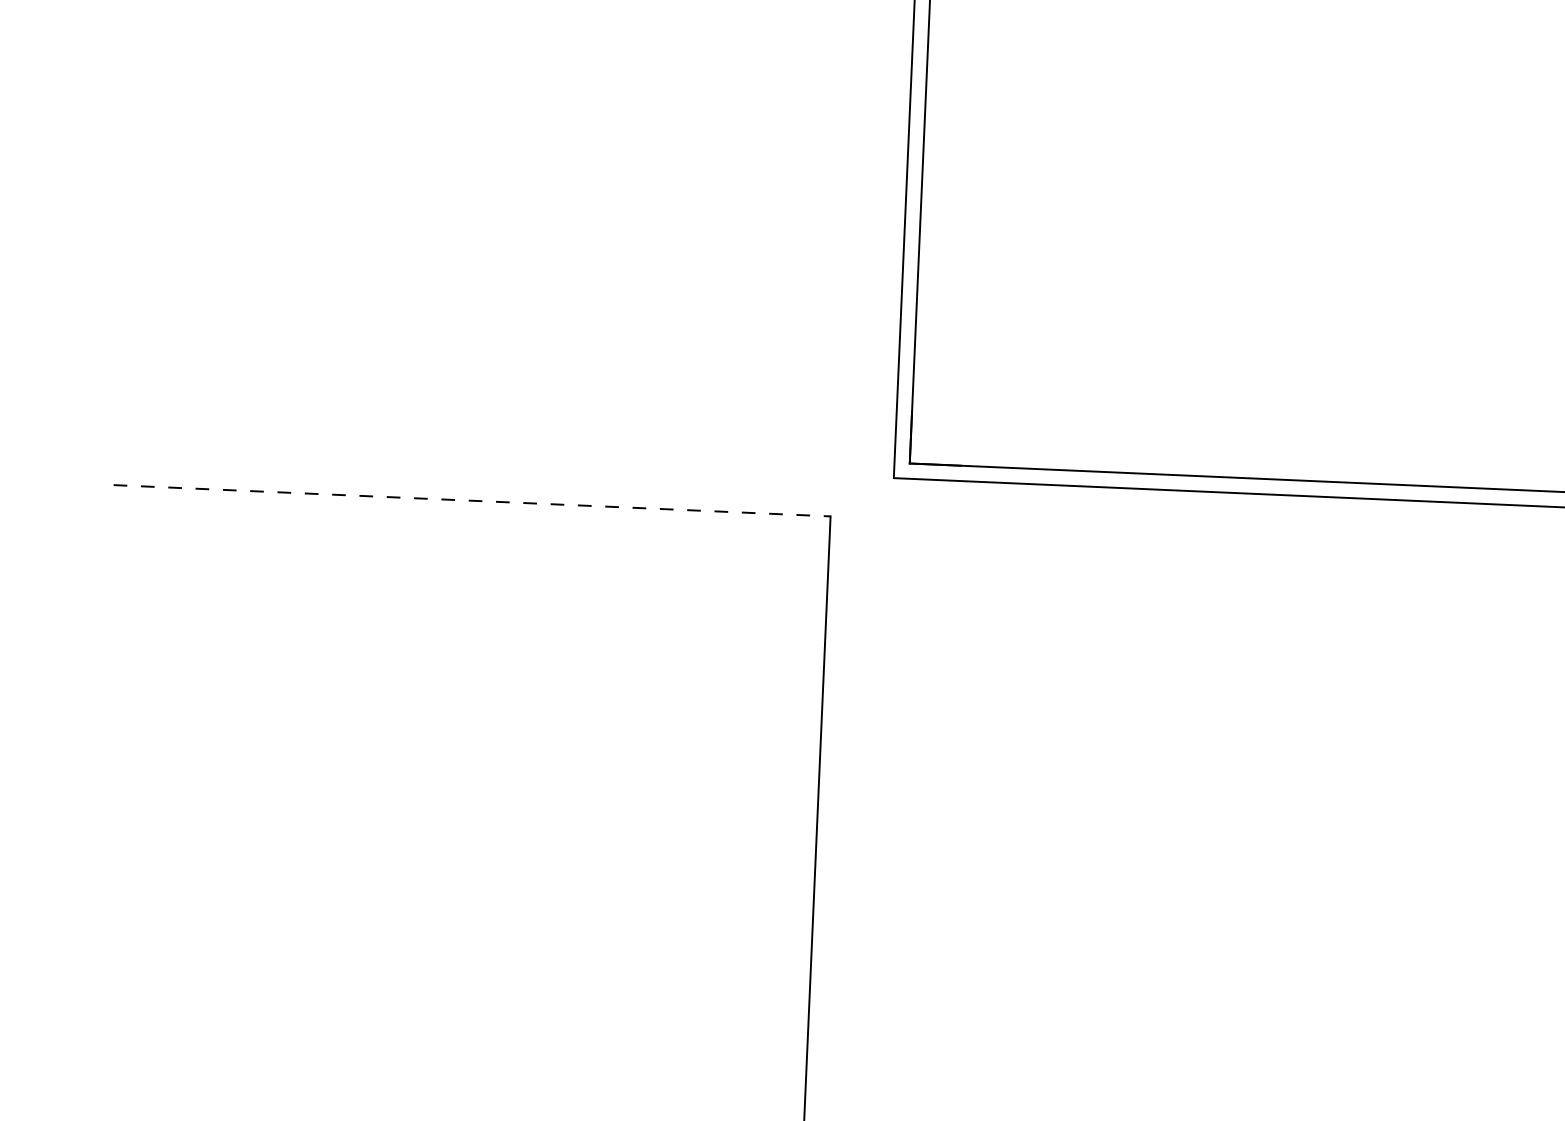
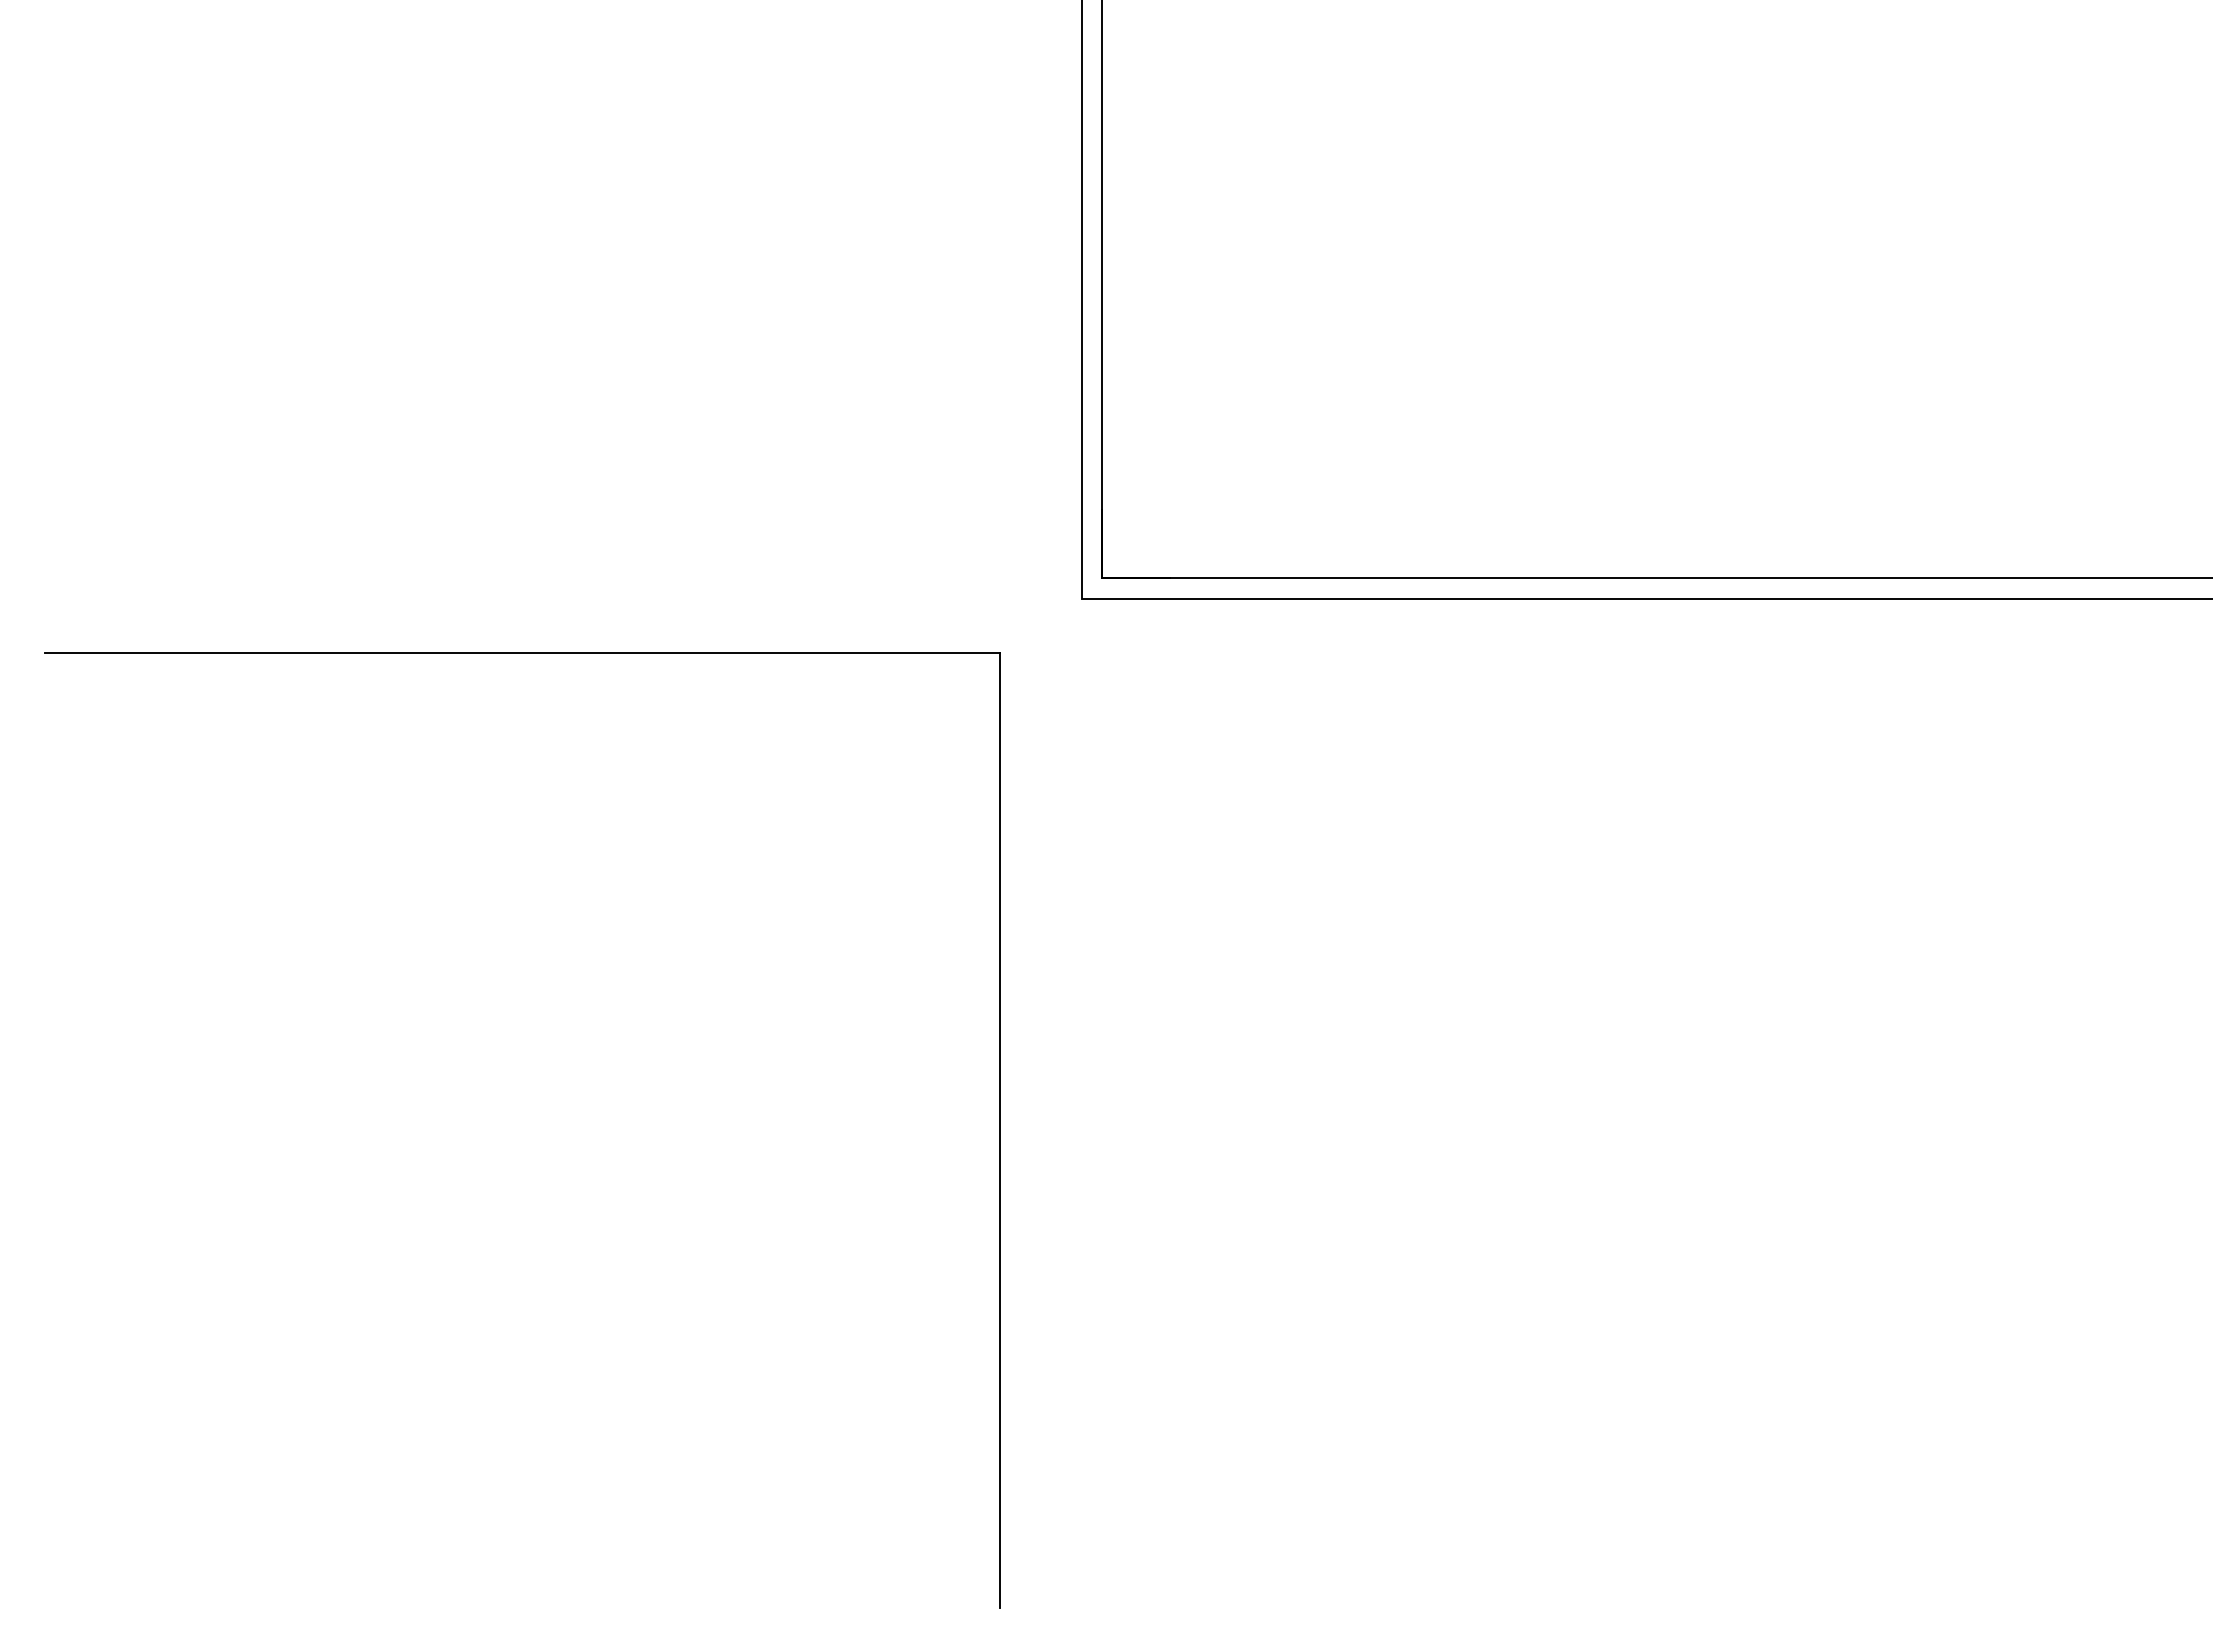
line: (472, 501) -> (522, 653), dashed -> solid

